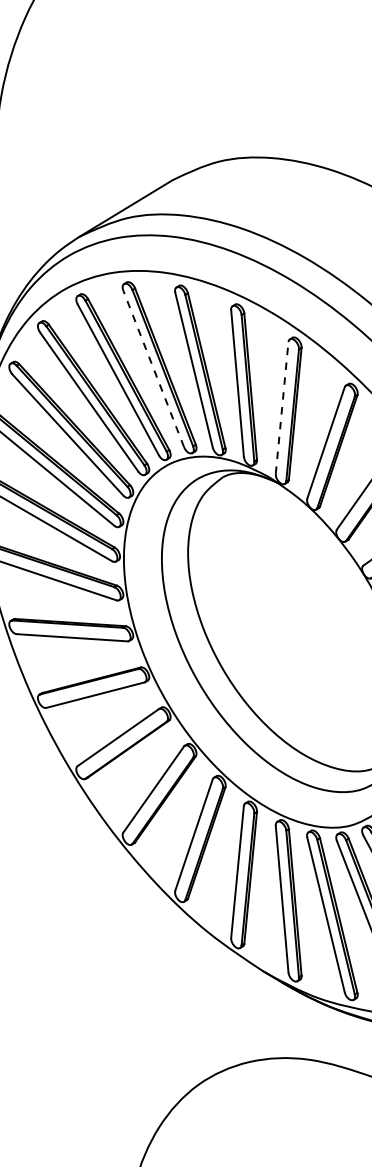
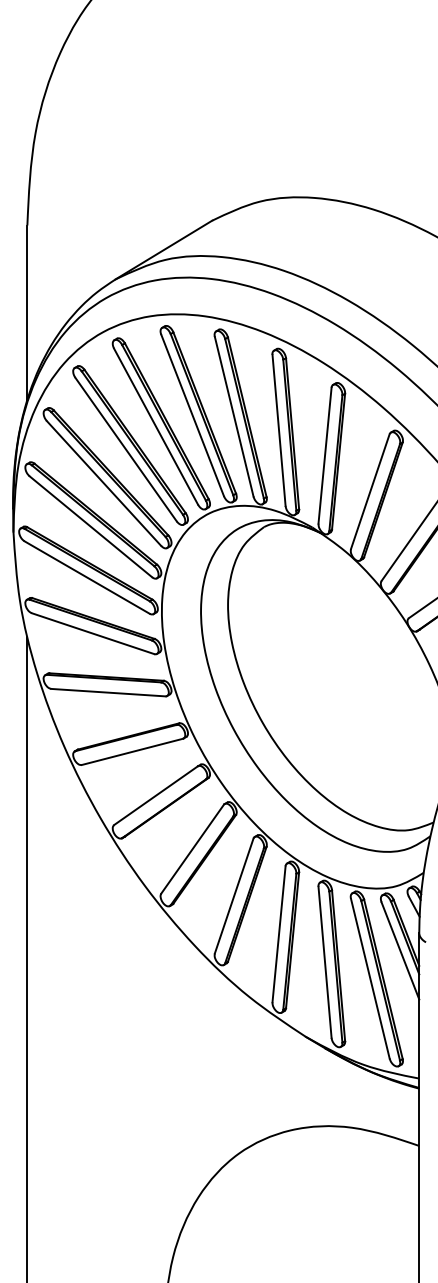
line: (153, 368) -> (192, 414), dashed -> solid
line: (282, 407) -> (325, 455), dashed -> solid

